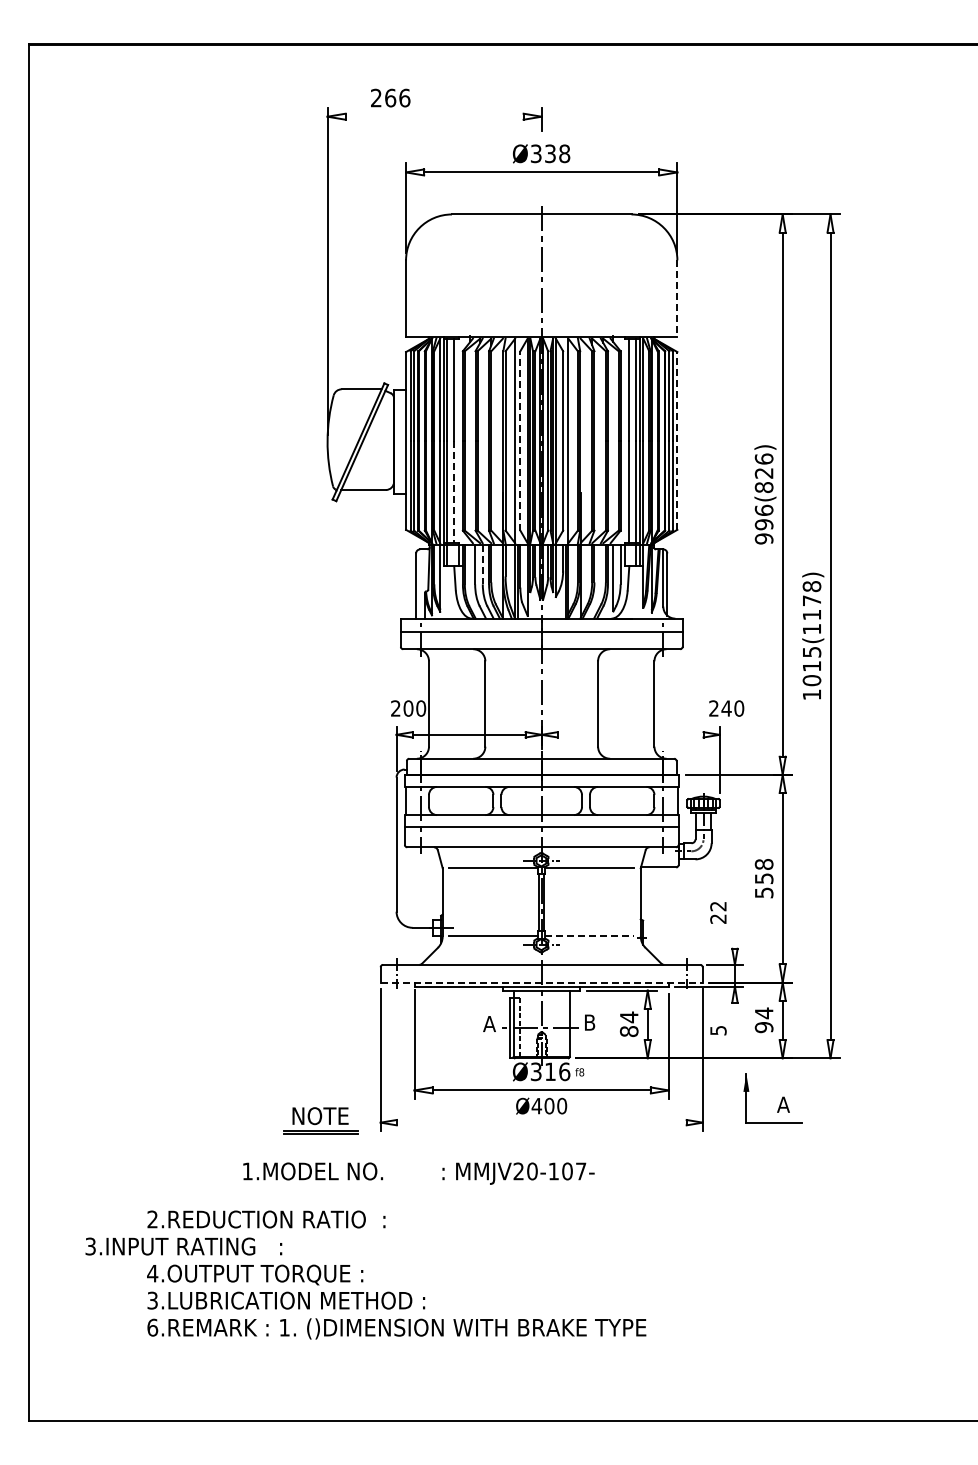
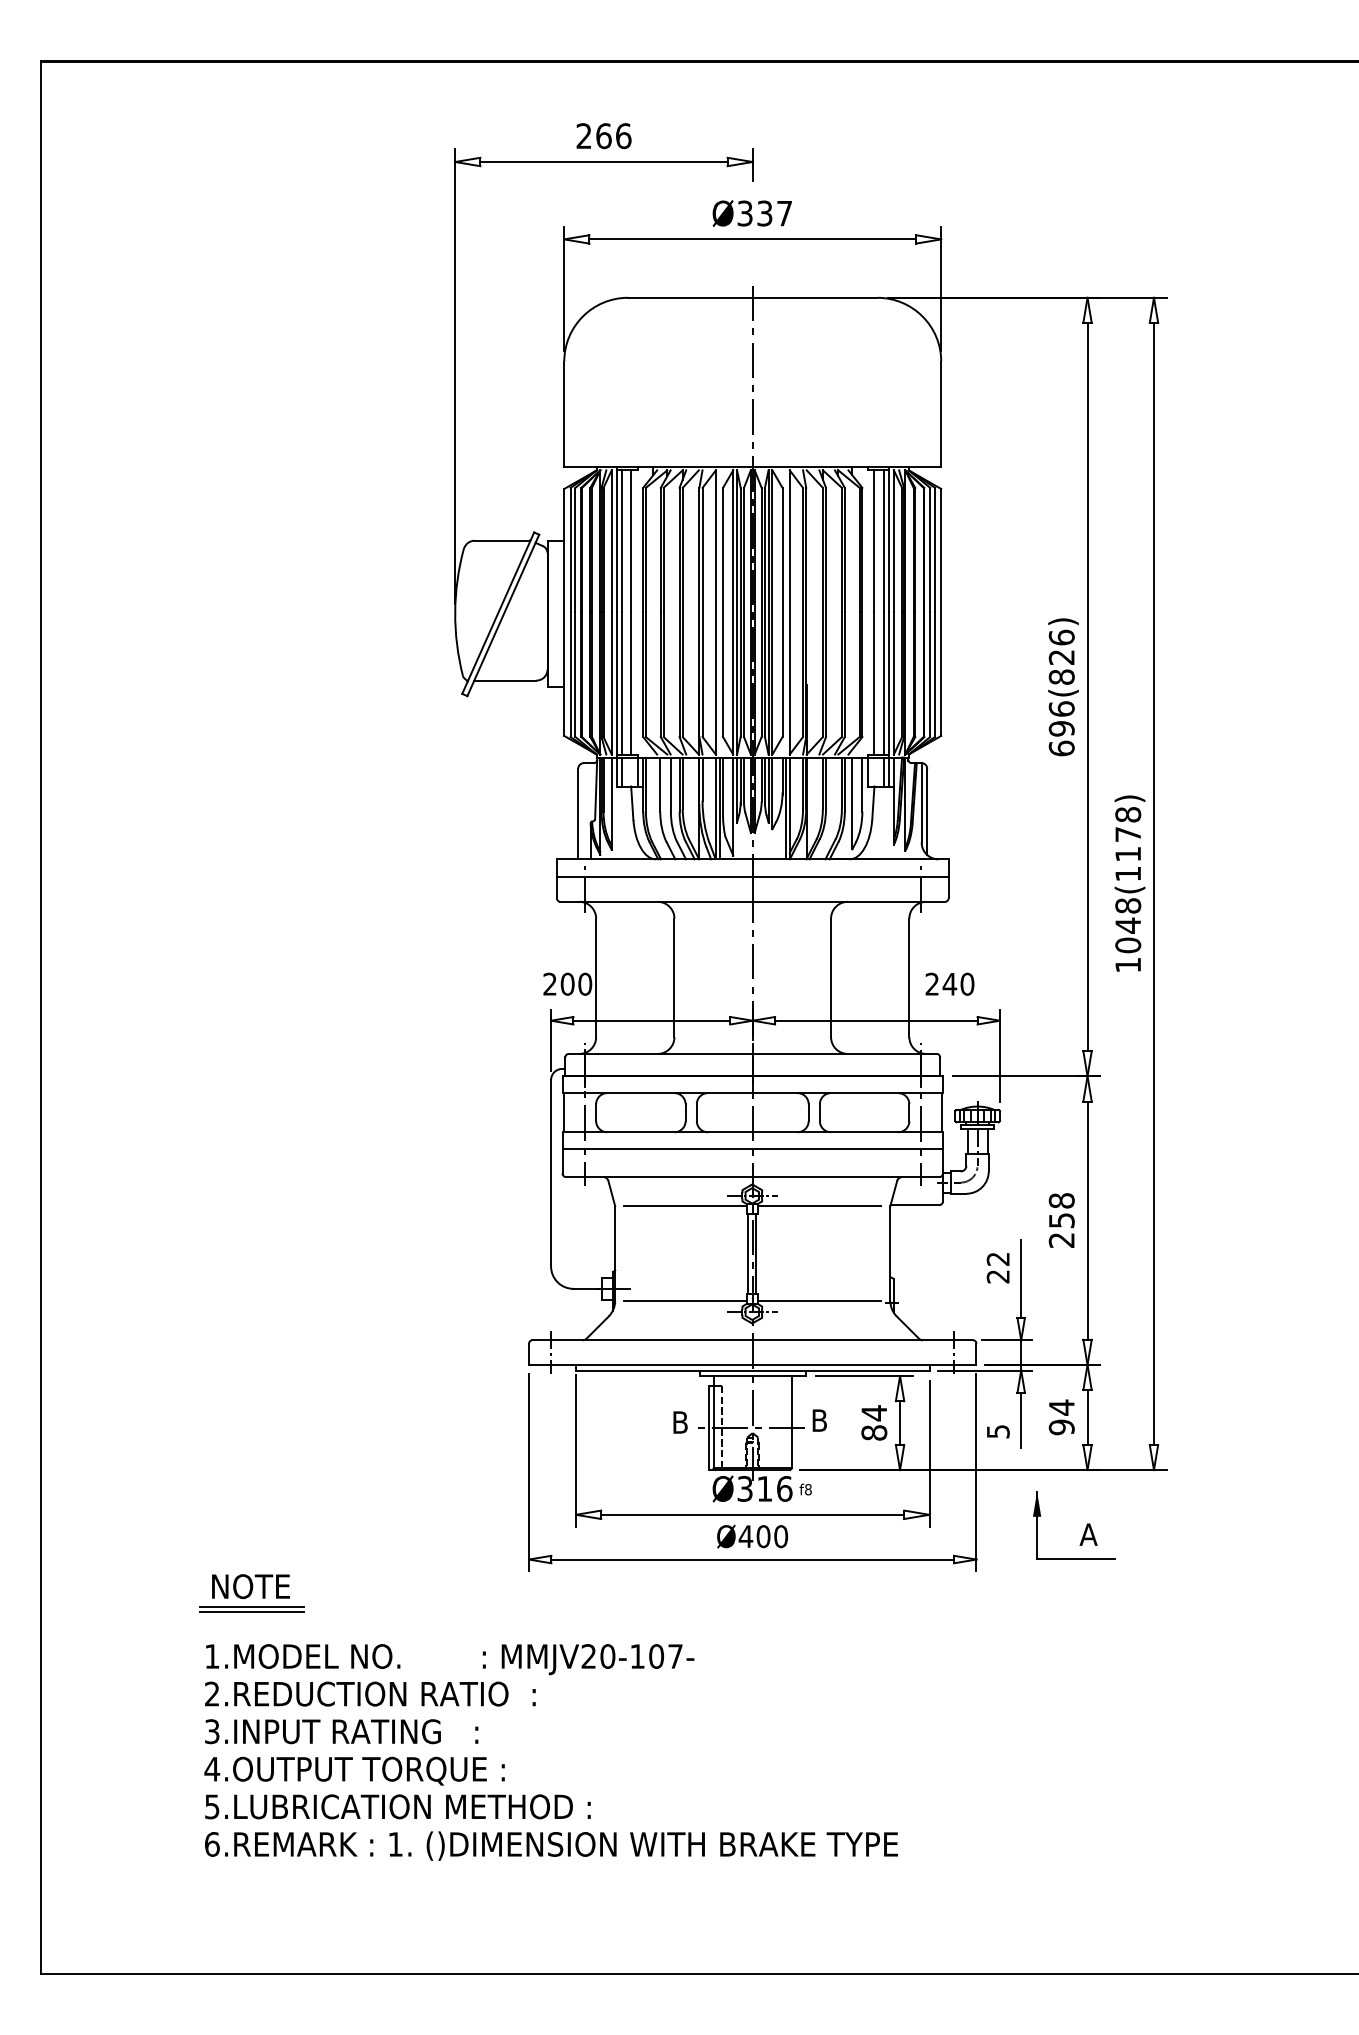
text: (390, 97) -> (603, 135), moved
line: (434, 116) -> (603, 161), added
text: (564, 153) -> (784, 213), Ø338 -> Ø337
line: (677, 298) -> (941, 414), dashed -> solid
line: (520, 440) -> (723, 611), dashed -> solid
line: (677, 440) -> (941, 611), dashed -> solid
line: (454, 492) -> (631, 684), dashed -> solid
text: (763, 538) -> (1060, 747), 996(826) -> 696(826)
line: (482, 565) -> (670, 785), dashed -> solid
text: (811, 659) -> (1127, 916), 1015(1178) -> 1048(1178)
text: (726, 708) -> (949, 984), moved
line: (630, 734) -> (876, 1020), added
text: (763, 892) -> (1060, 1239), 558 -> 258
line: (734, 920) -> (1020, 1278), added
line: (589, 936) -> (819, 1300), dashed -> solid
line: (542, 982) -> (753, 1364), dashed -> solid
line: (734, 1022) -> (1020, 1420), added
text: (489, 1023) -> (680, 1421), A -> B
part: (320, 1120) -> (250, 1592), moved
line: (541, 1122) -> (752, 1559), added
text: (418, 1173) -> (449, 1659), moved
text: (183, 1246) -> (341, 1731), moved
text: (152, 1299) -> (212, 1805), 3.LUBRICATION -> 5.LUBRICATION

